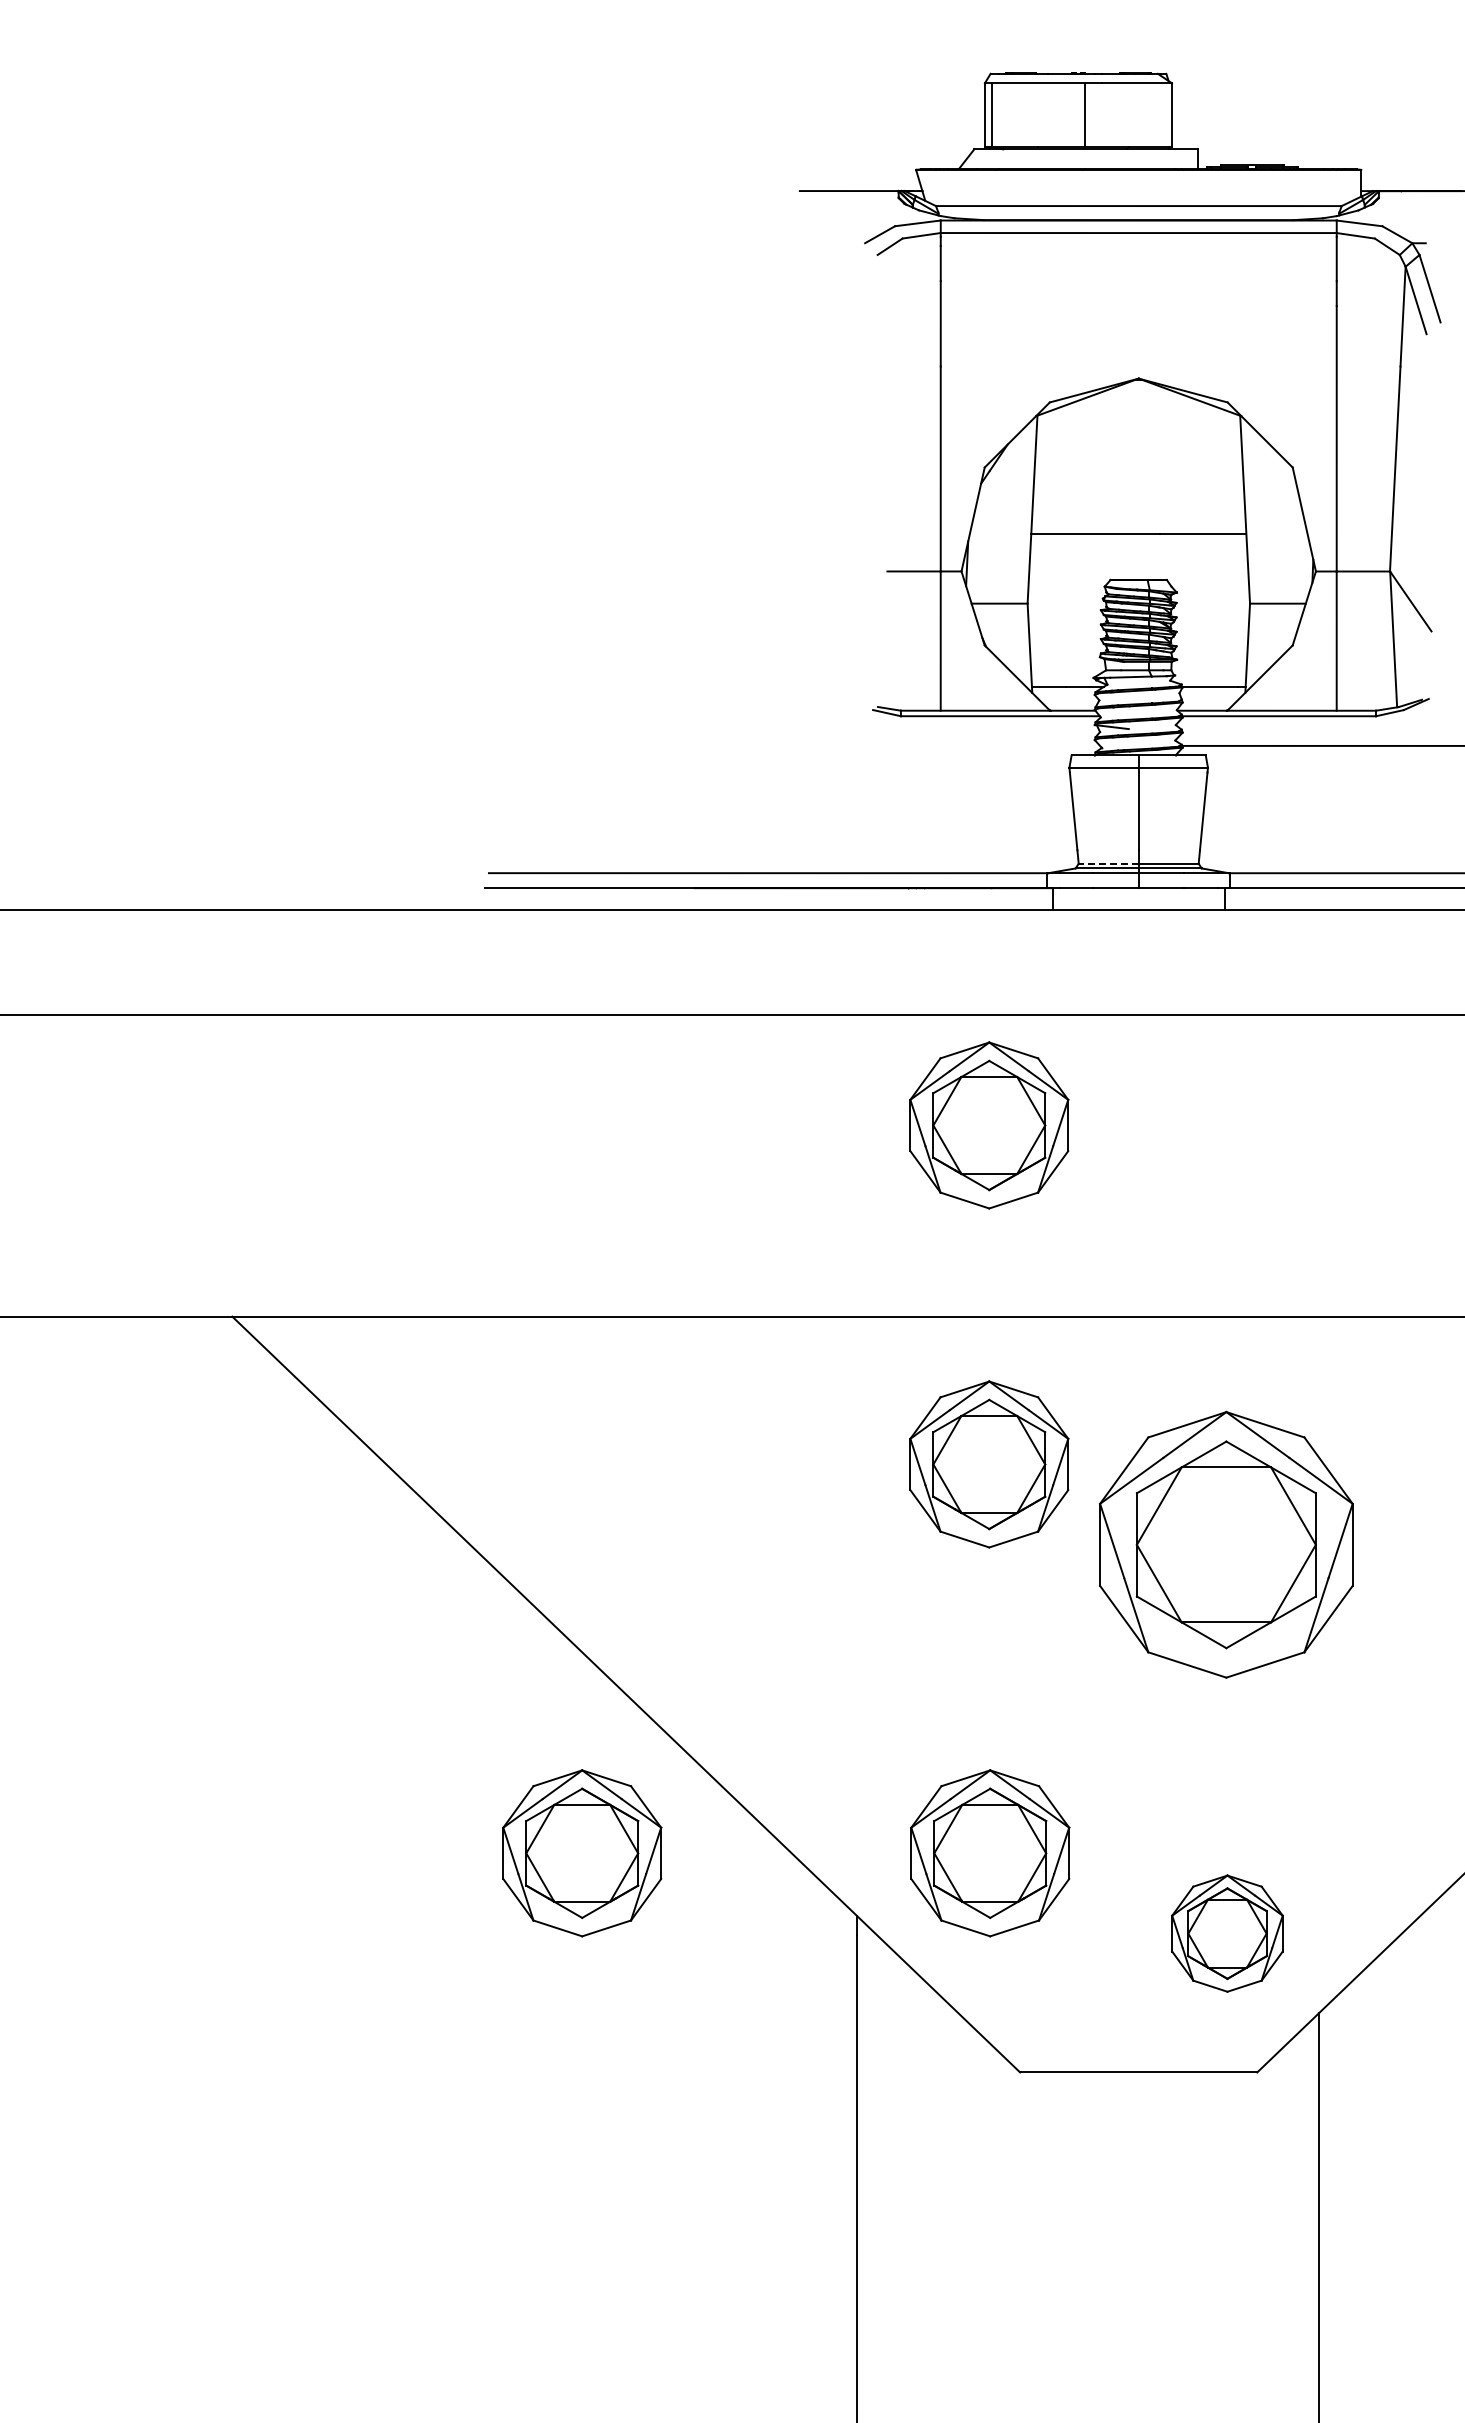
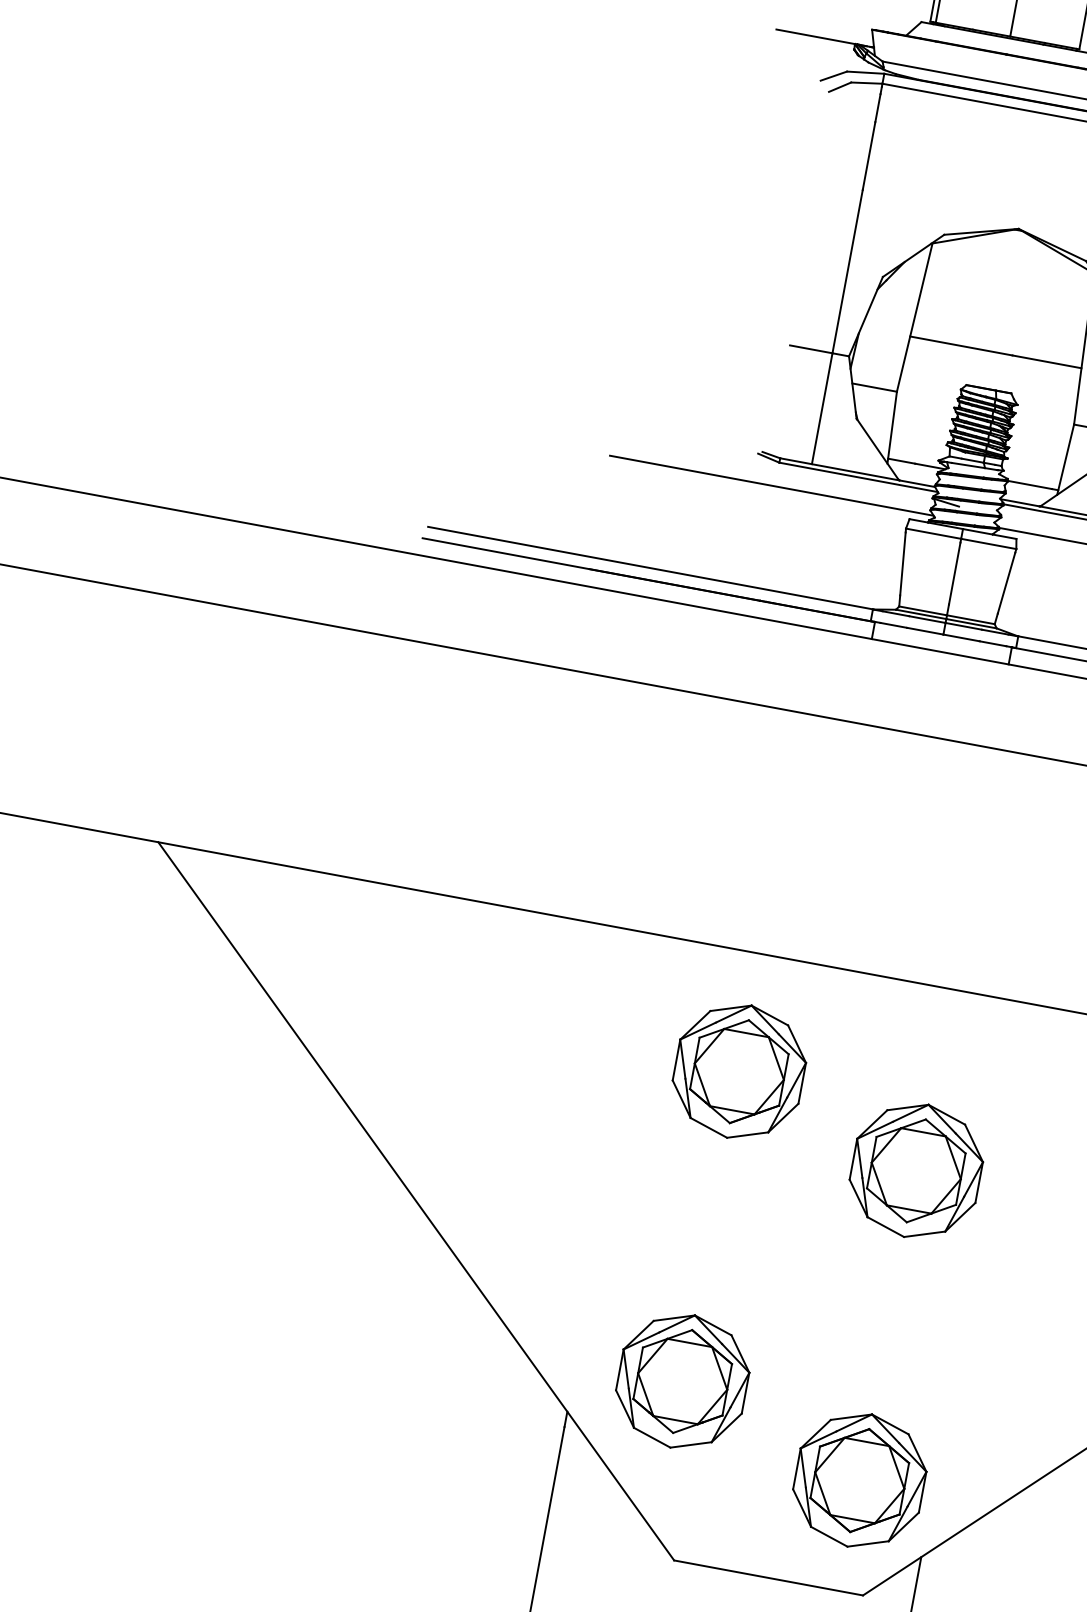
line: (896, 745) -> (771, 485), added
line: (1108, 863) -> (922, 610), dashed -> solid
part: (989, 1125) -> (789, 801), removed
part: (1226, 1545) -> (916, 1171), size x0.62
part: (582, 1853) -> (357, 1321), removed
part: (1227, 1933) -> (859, 1480), size x1.43

